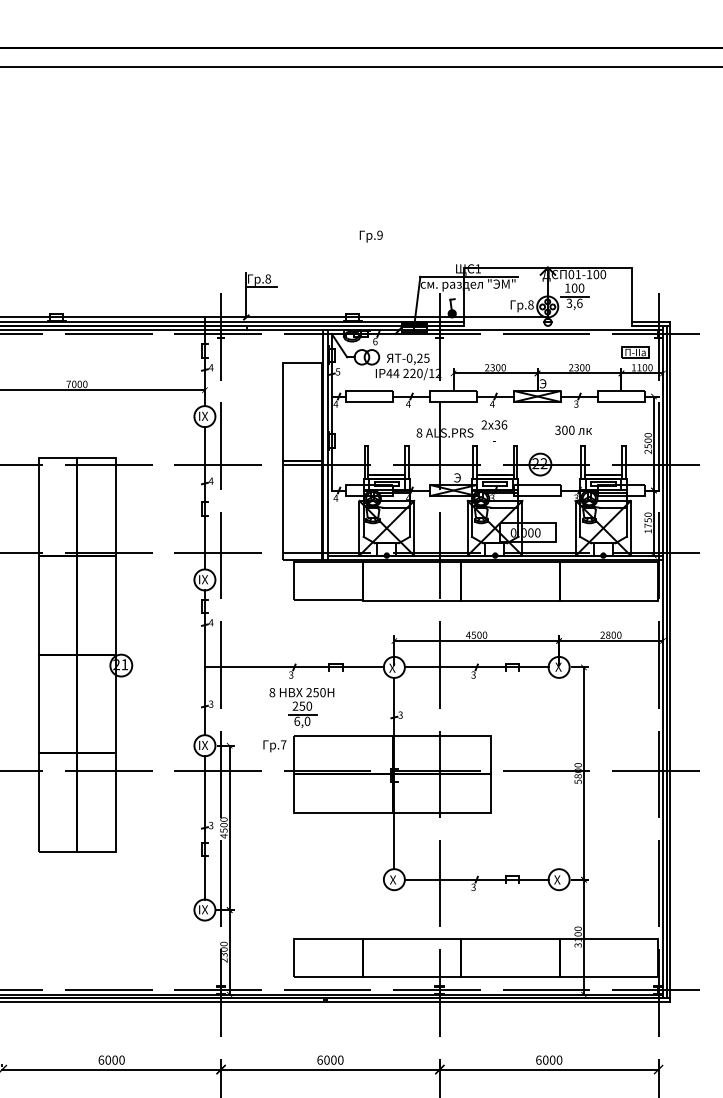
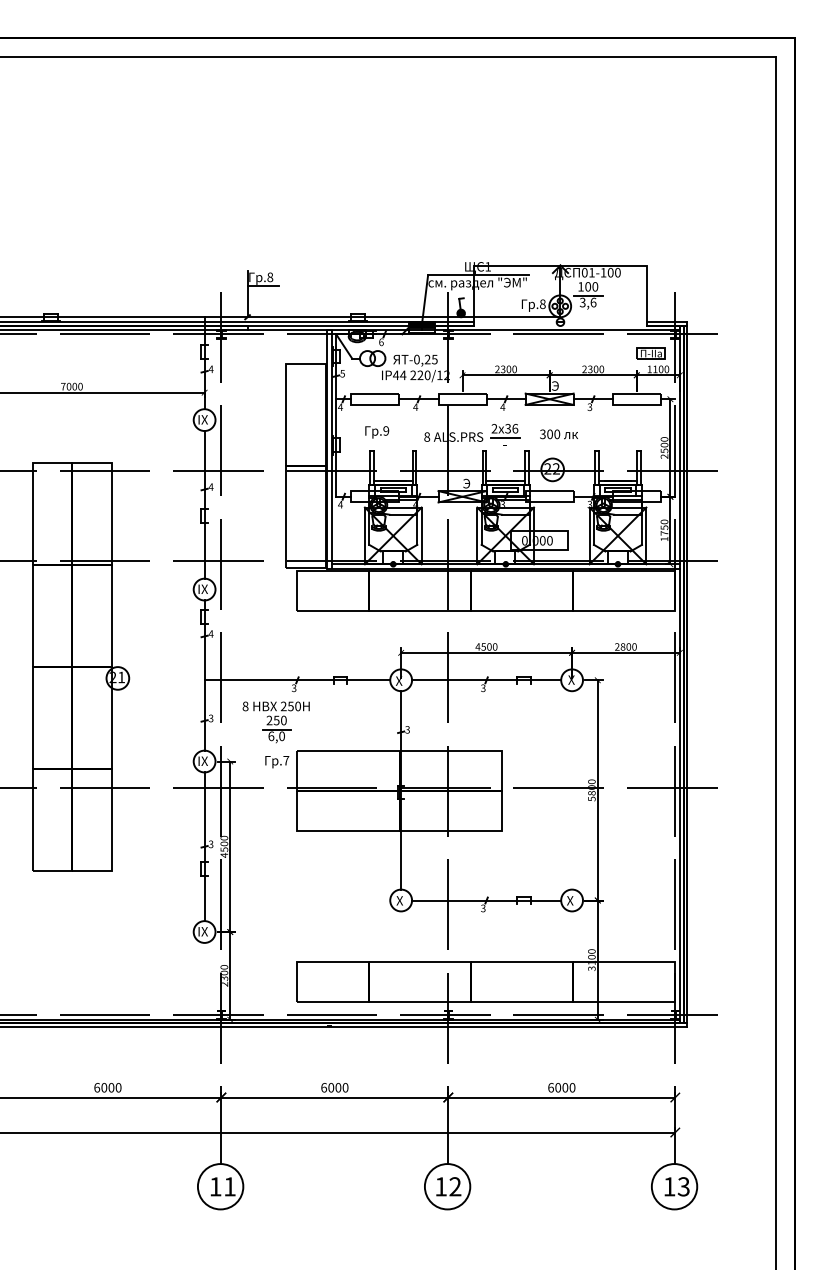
text: (371, 236) -> (377, 432), moved
text: (573, 430) -> (558, 434), moved
line: (494, 433) -> (505, 437), added
part: (301, 708) -> (275, 722), moved

